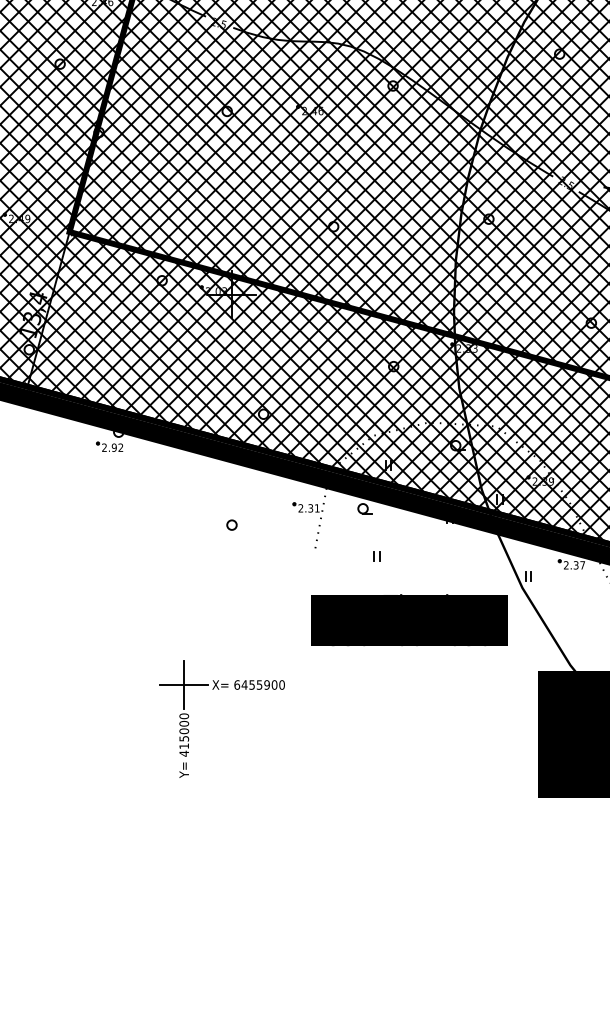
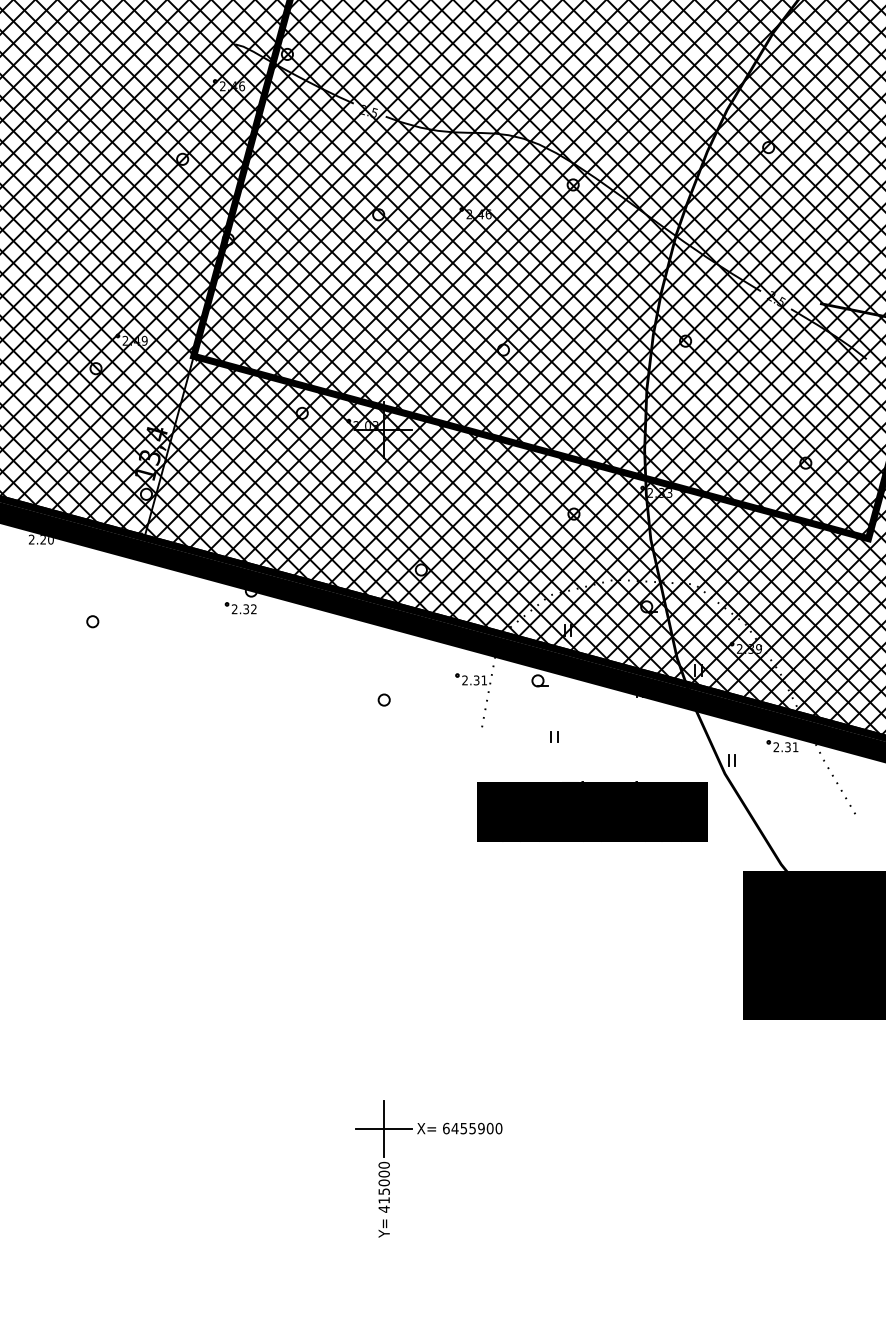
text: (114, 447) -> (246, 608), 2.92 -> 2.32
text: (582, 565) -> (795, 747), 2.37 -> 2.31
part: (218, 690) -> (424, 1134), moved

